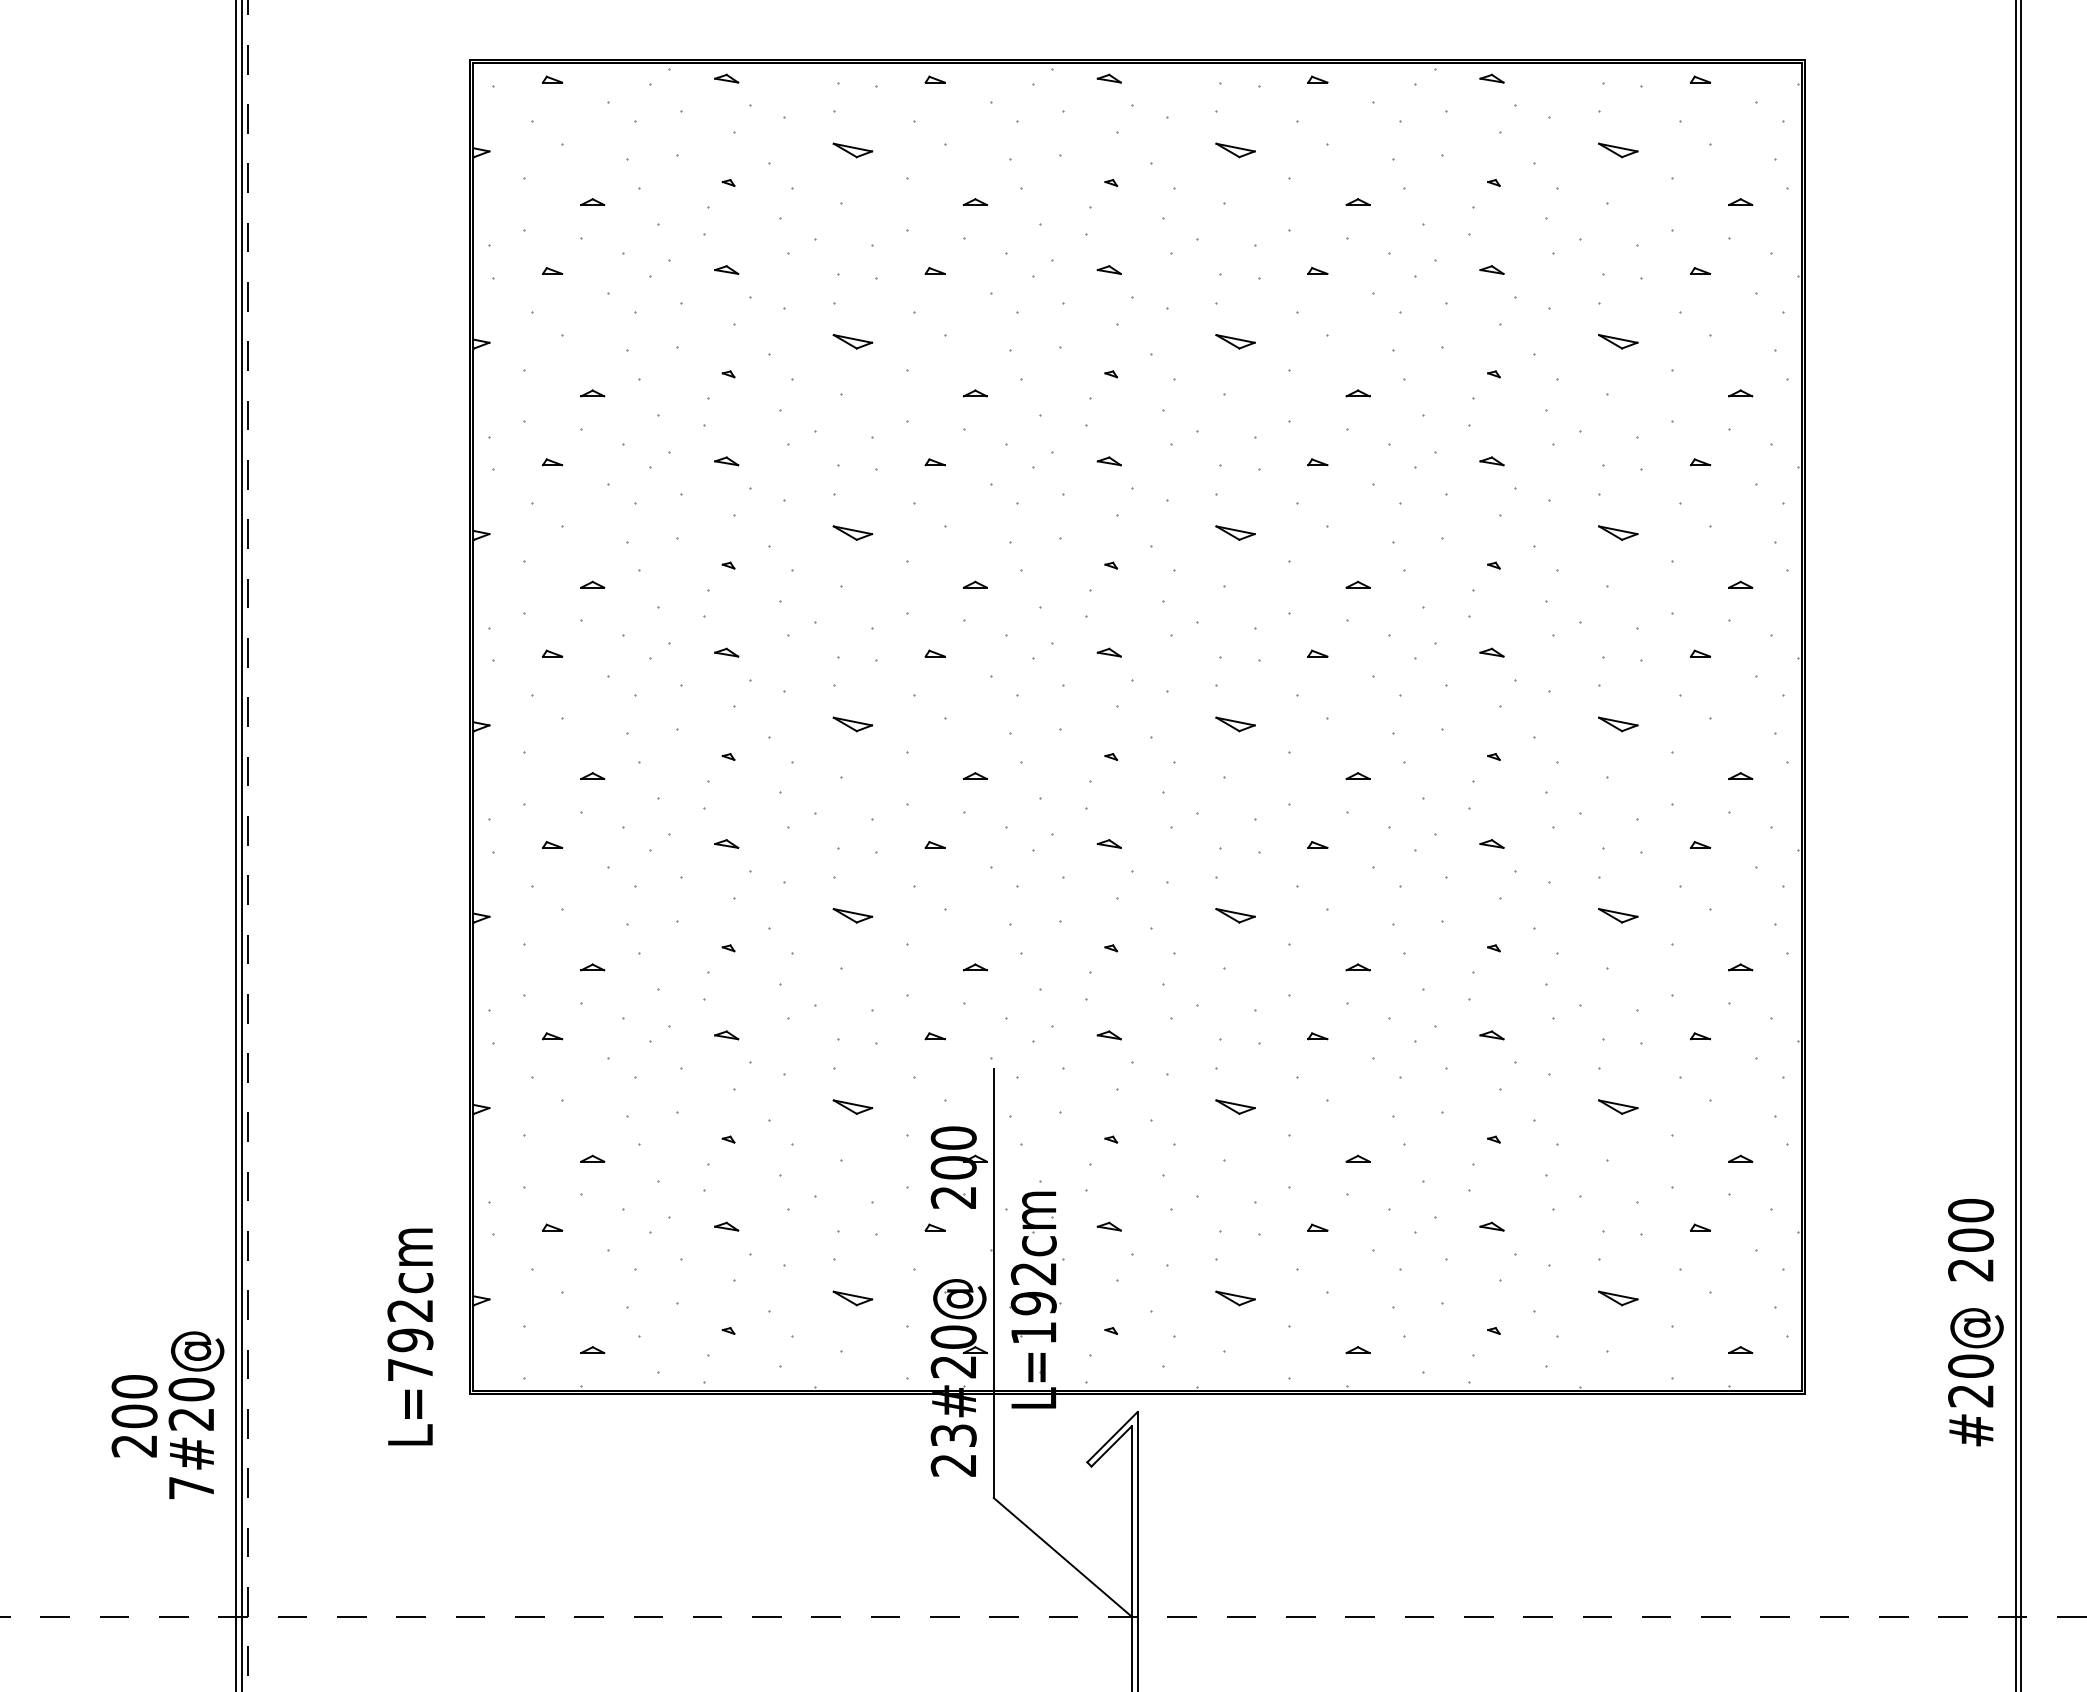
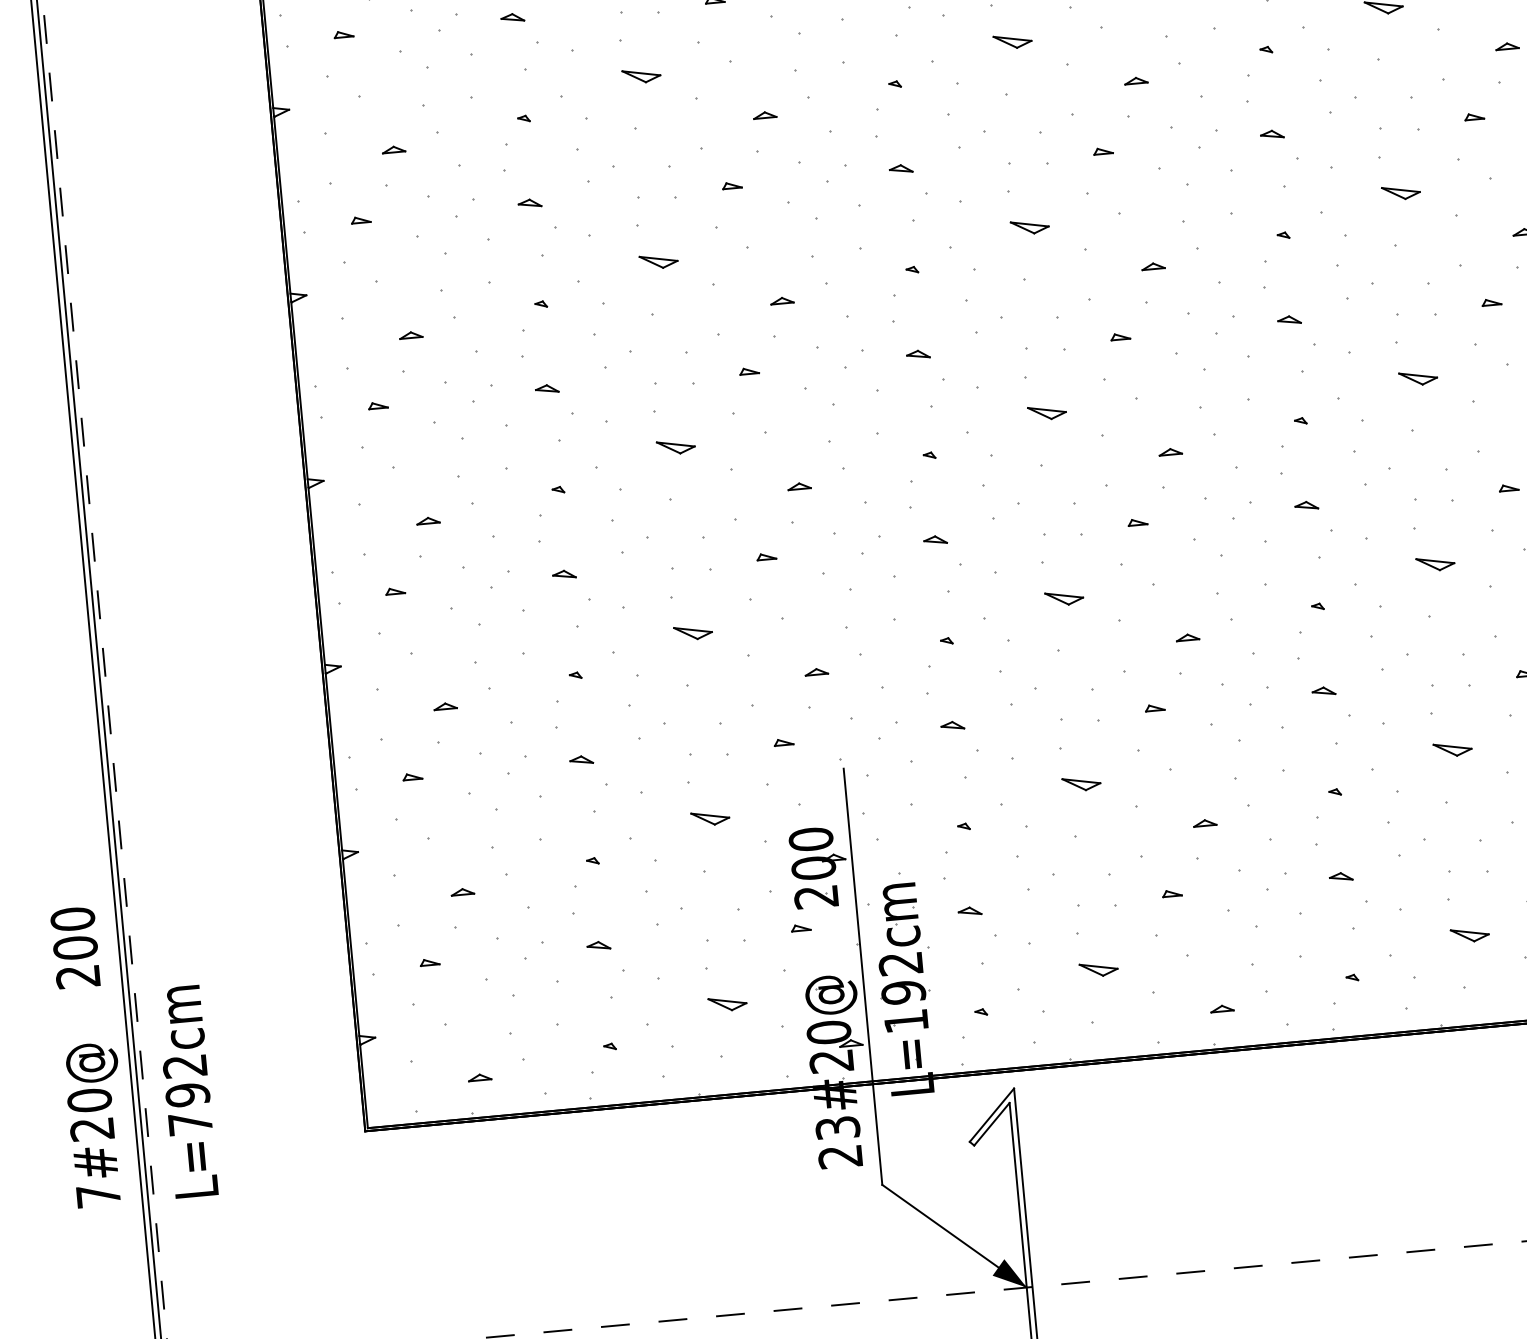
text: (410, 1336) -> (187, 1091), moved
text: (196, 1414) -> (96, 1124), moved
text: (134, 1416) -> (75, 948), moved
fill: (1114, 1600) -> (1008, 1273), added

